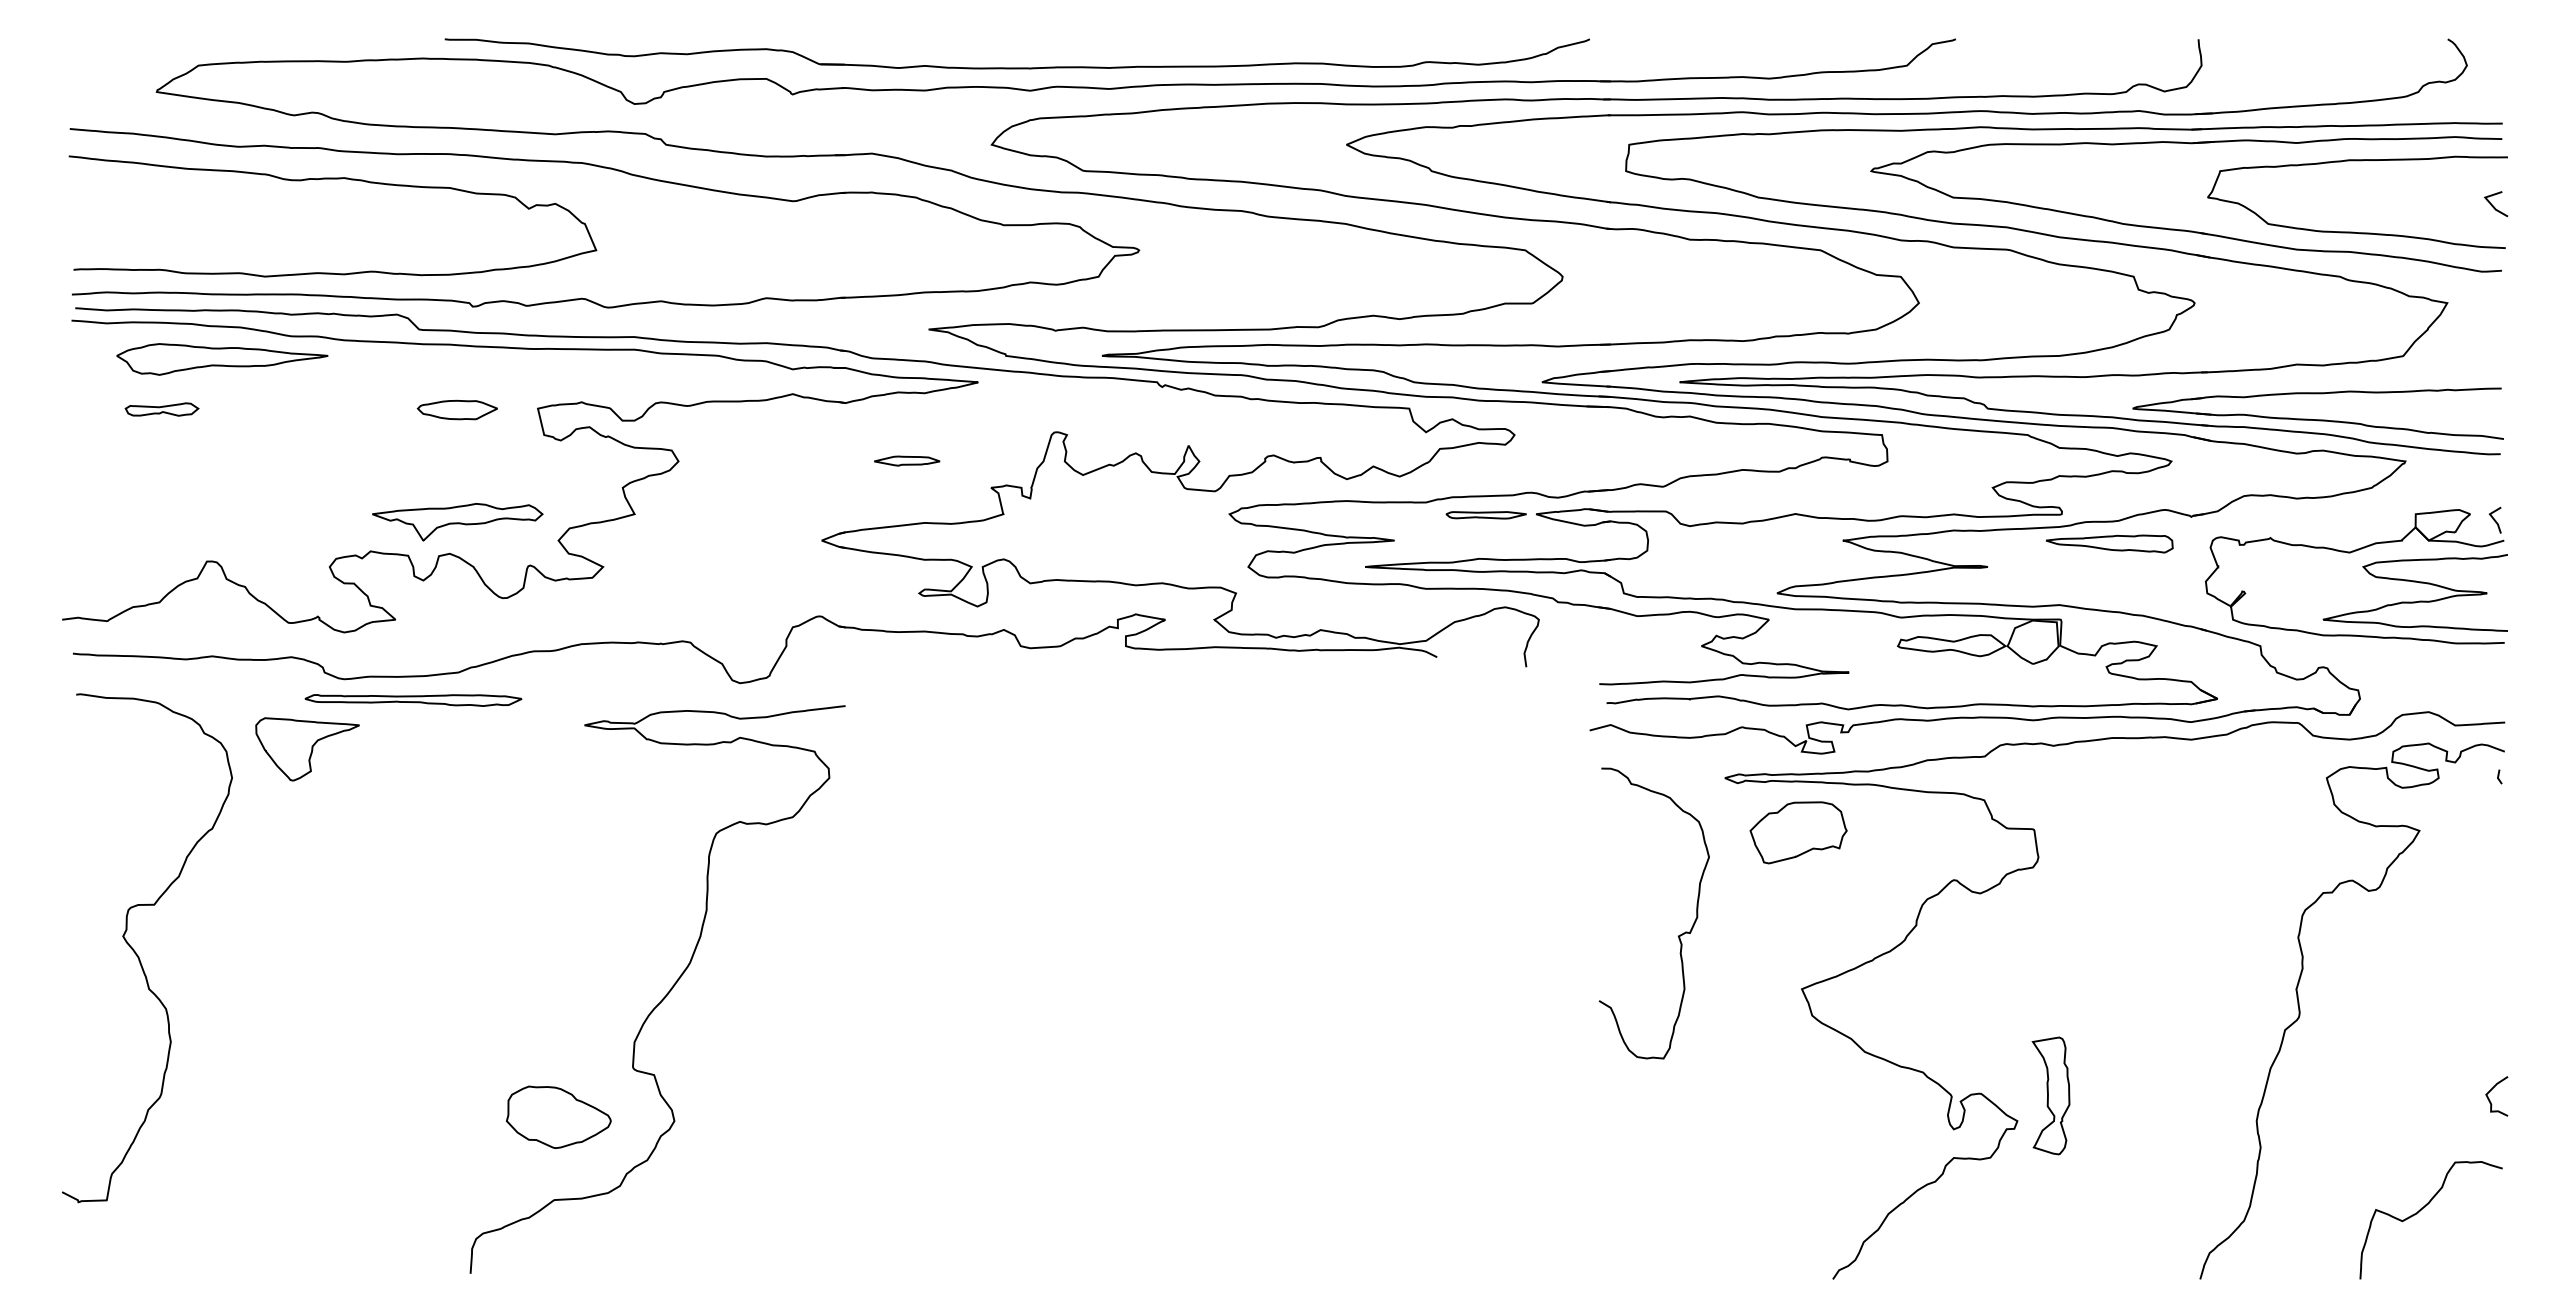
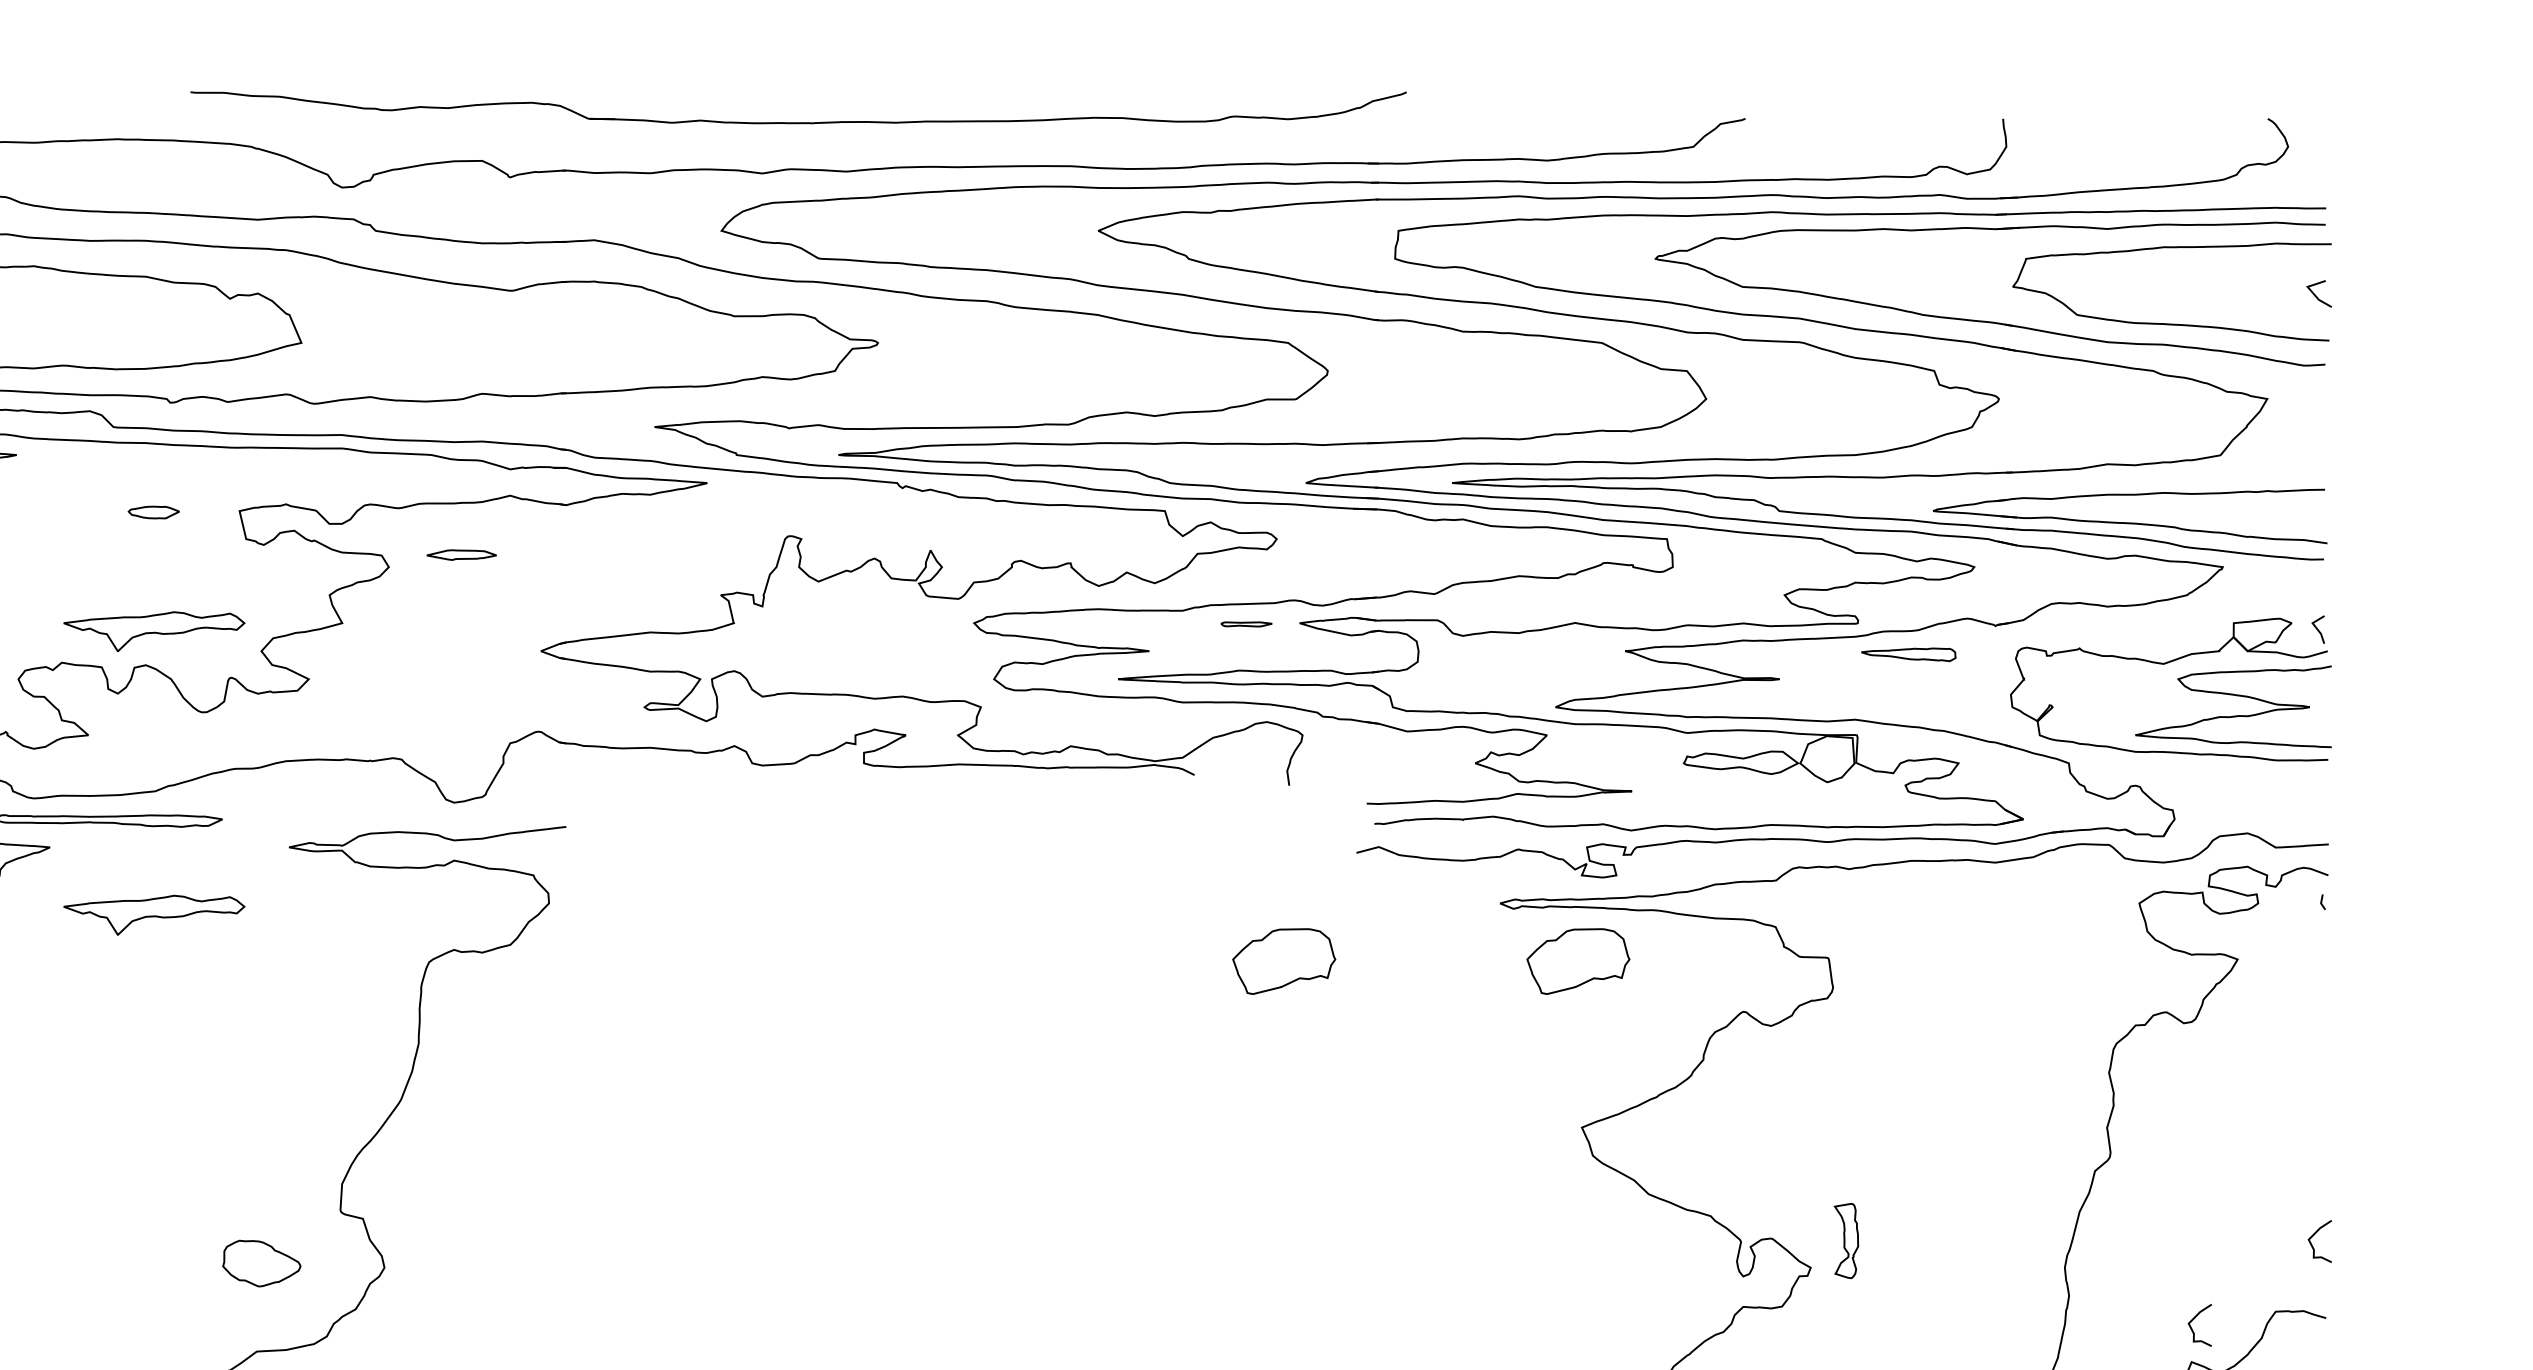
part: (1016, 67) -> (797, 122), moved
part: (456, 409) -> (153, 511), size x0.6
part: (907, 460) -> (462, 554), moved
part: (1485, 515) -> (1245, 624), size x0.6
part: (2109, 543) -> (1908, 654), size x0.7
part: (457, 789) -> (154, 915), added
part: (1521, 832) -> (1284, 961), added
curve: (1677, 936) -> (1449, 1071), removed
part: (2050, 1095) -> (1845, 1240), size x0.6
part: (558, 1116) -> (261, 1262), size x0.7
curve: (2377, 1179) -> (2193, 1329), added

